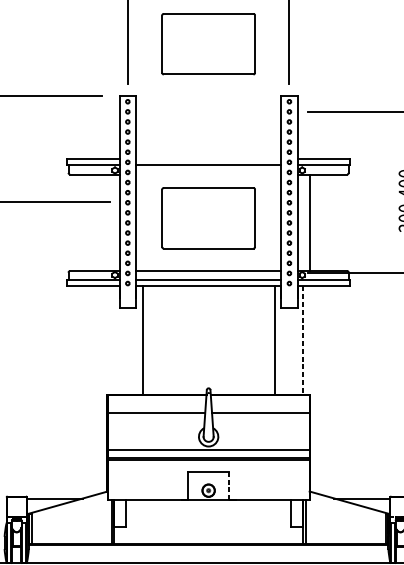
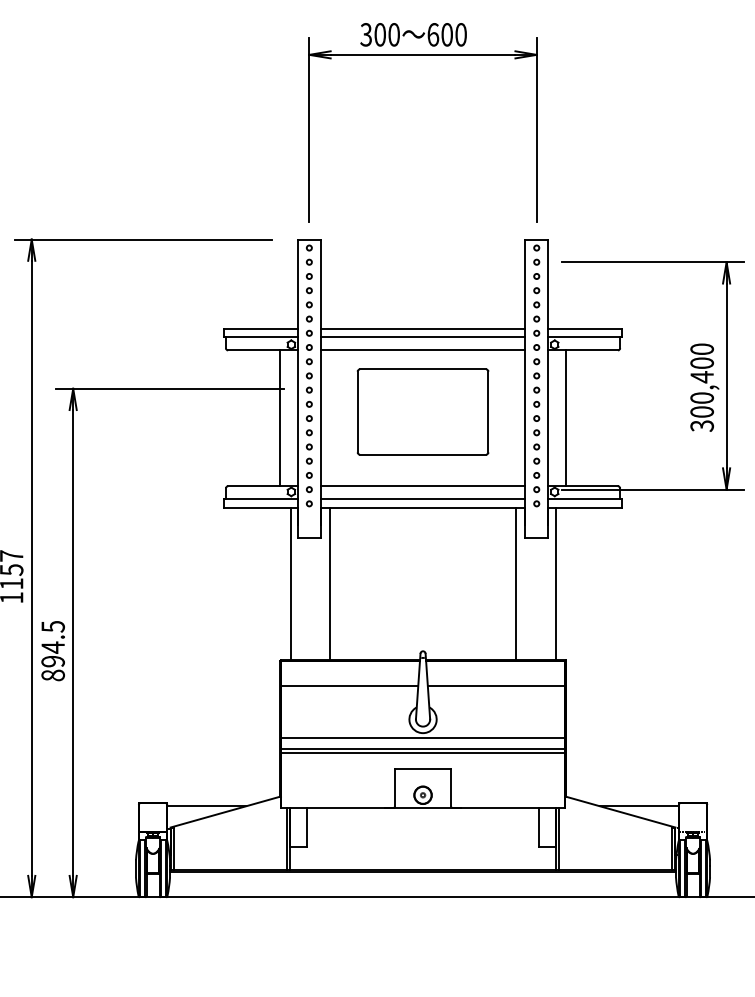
part: (208, 43) -> (422, 166), removed
line: (208, 158) -> (422, 328), added
line: (208, 174) -> (422, 350), added
line: (106, 222) -> (279, 418), added
line: (114, 340) -> (290, 583), added
line: (302, 340) -> (555, 584), dashed -> solid
line: (228, 485) -> (451, 788), dashed -> solid

